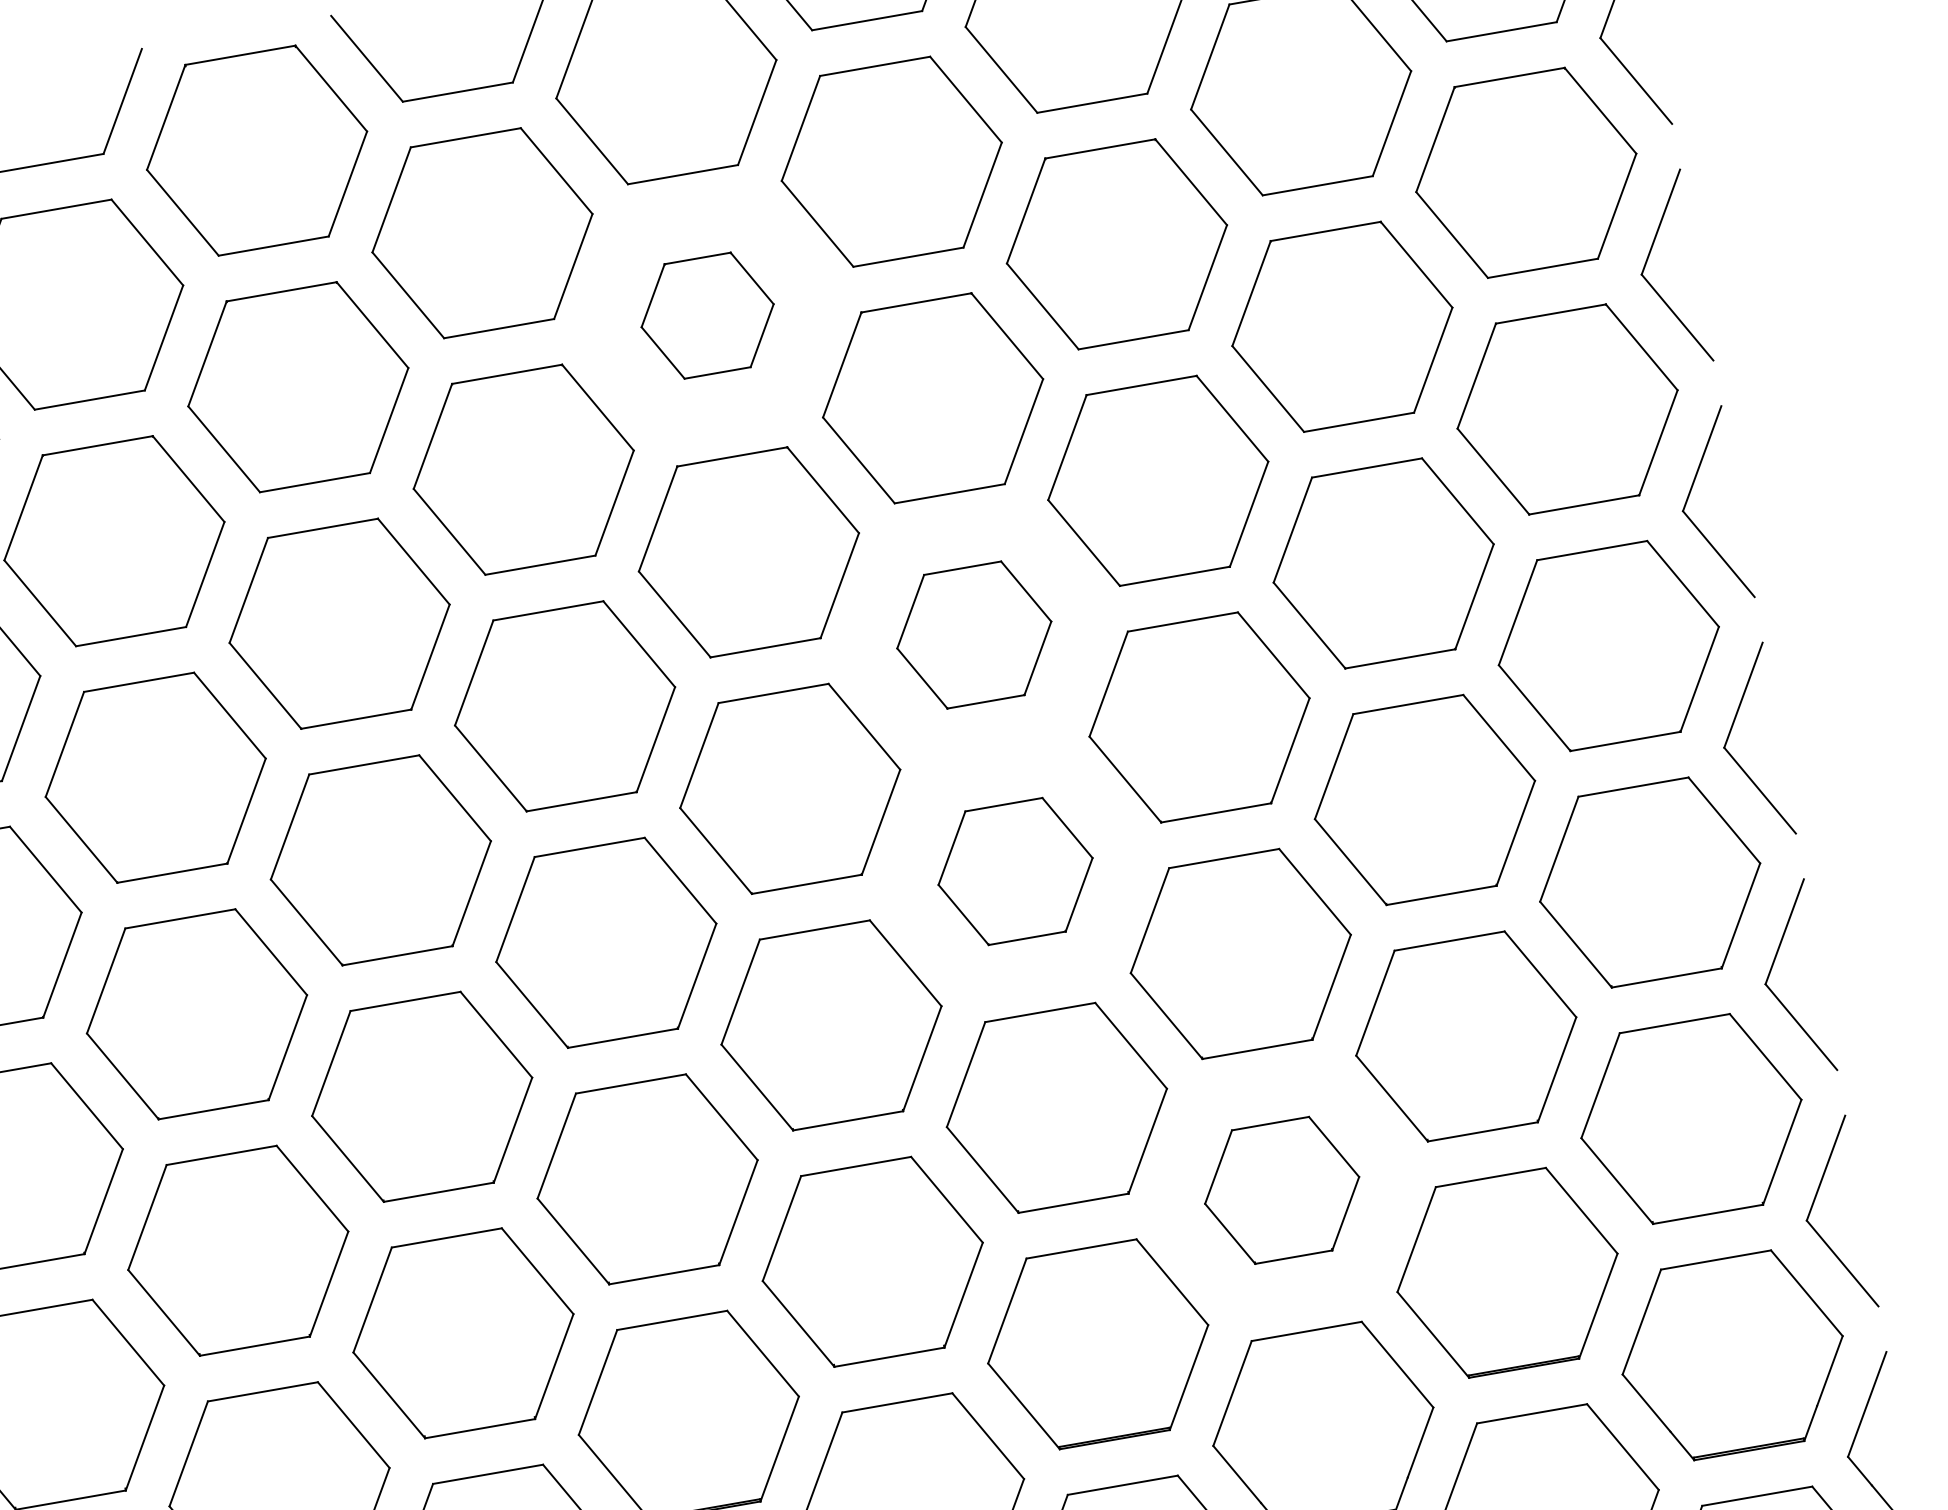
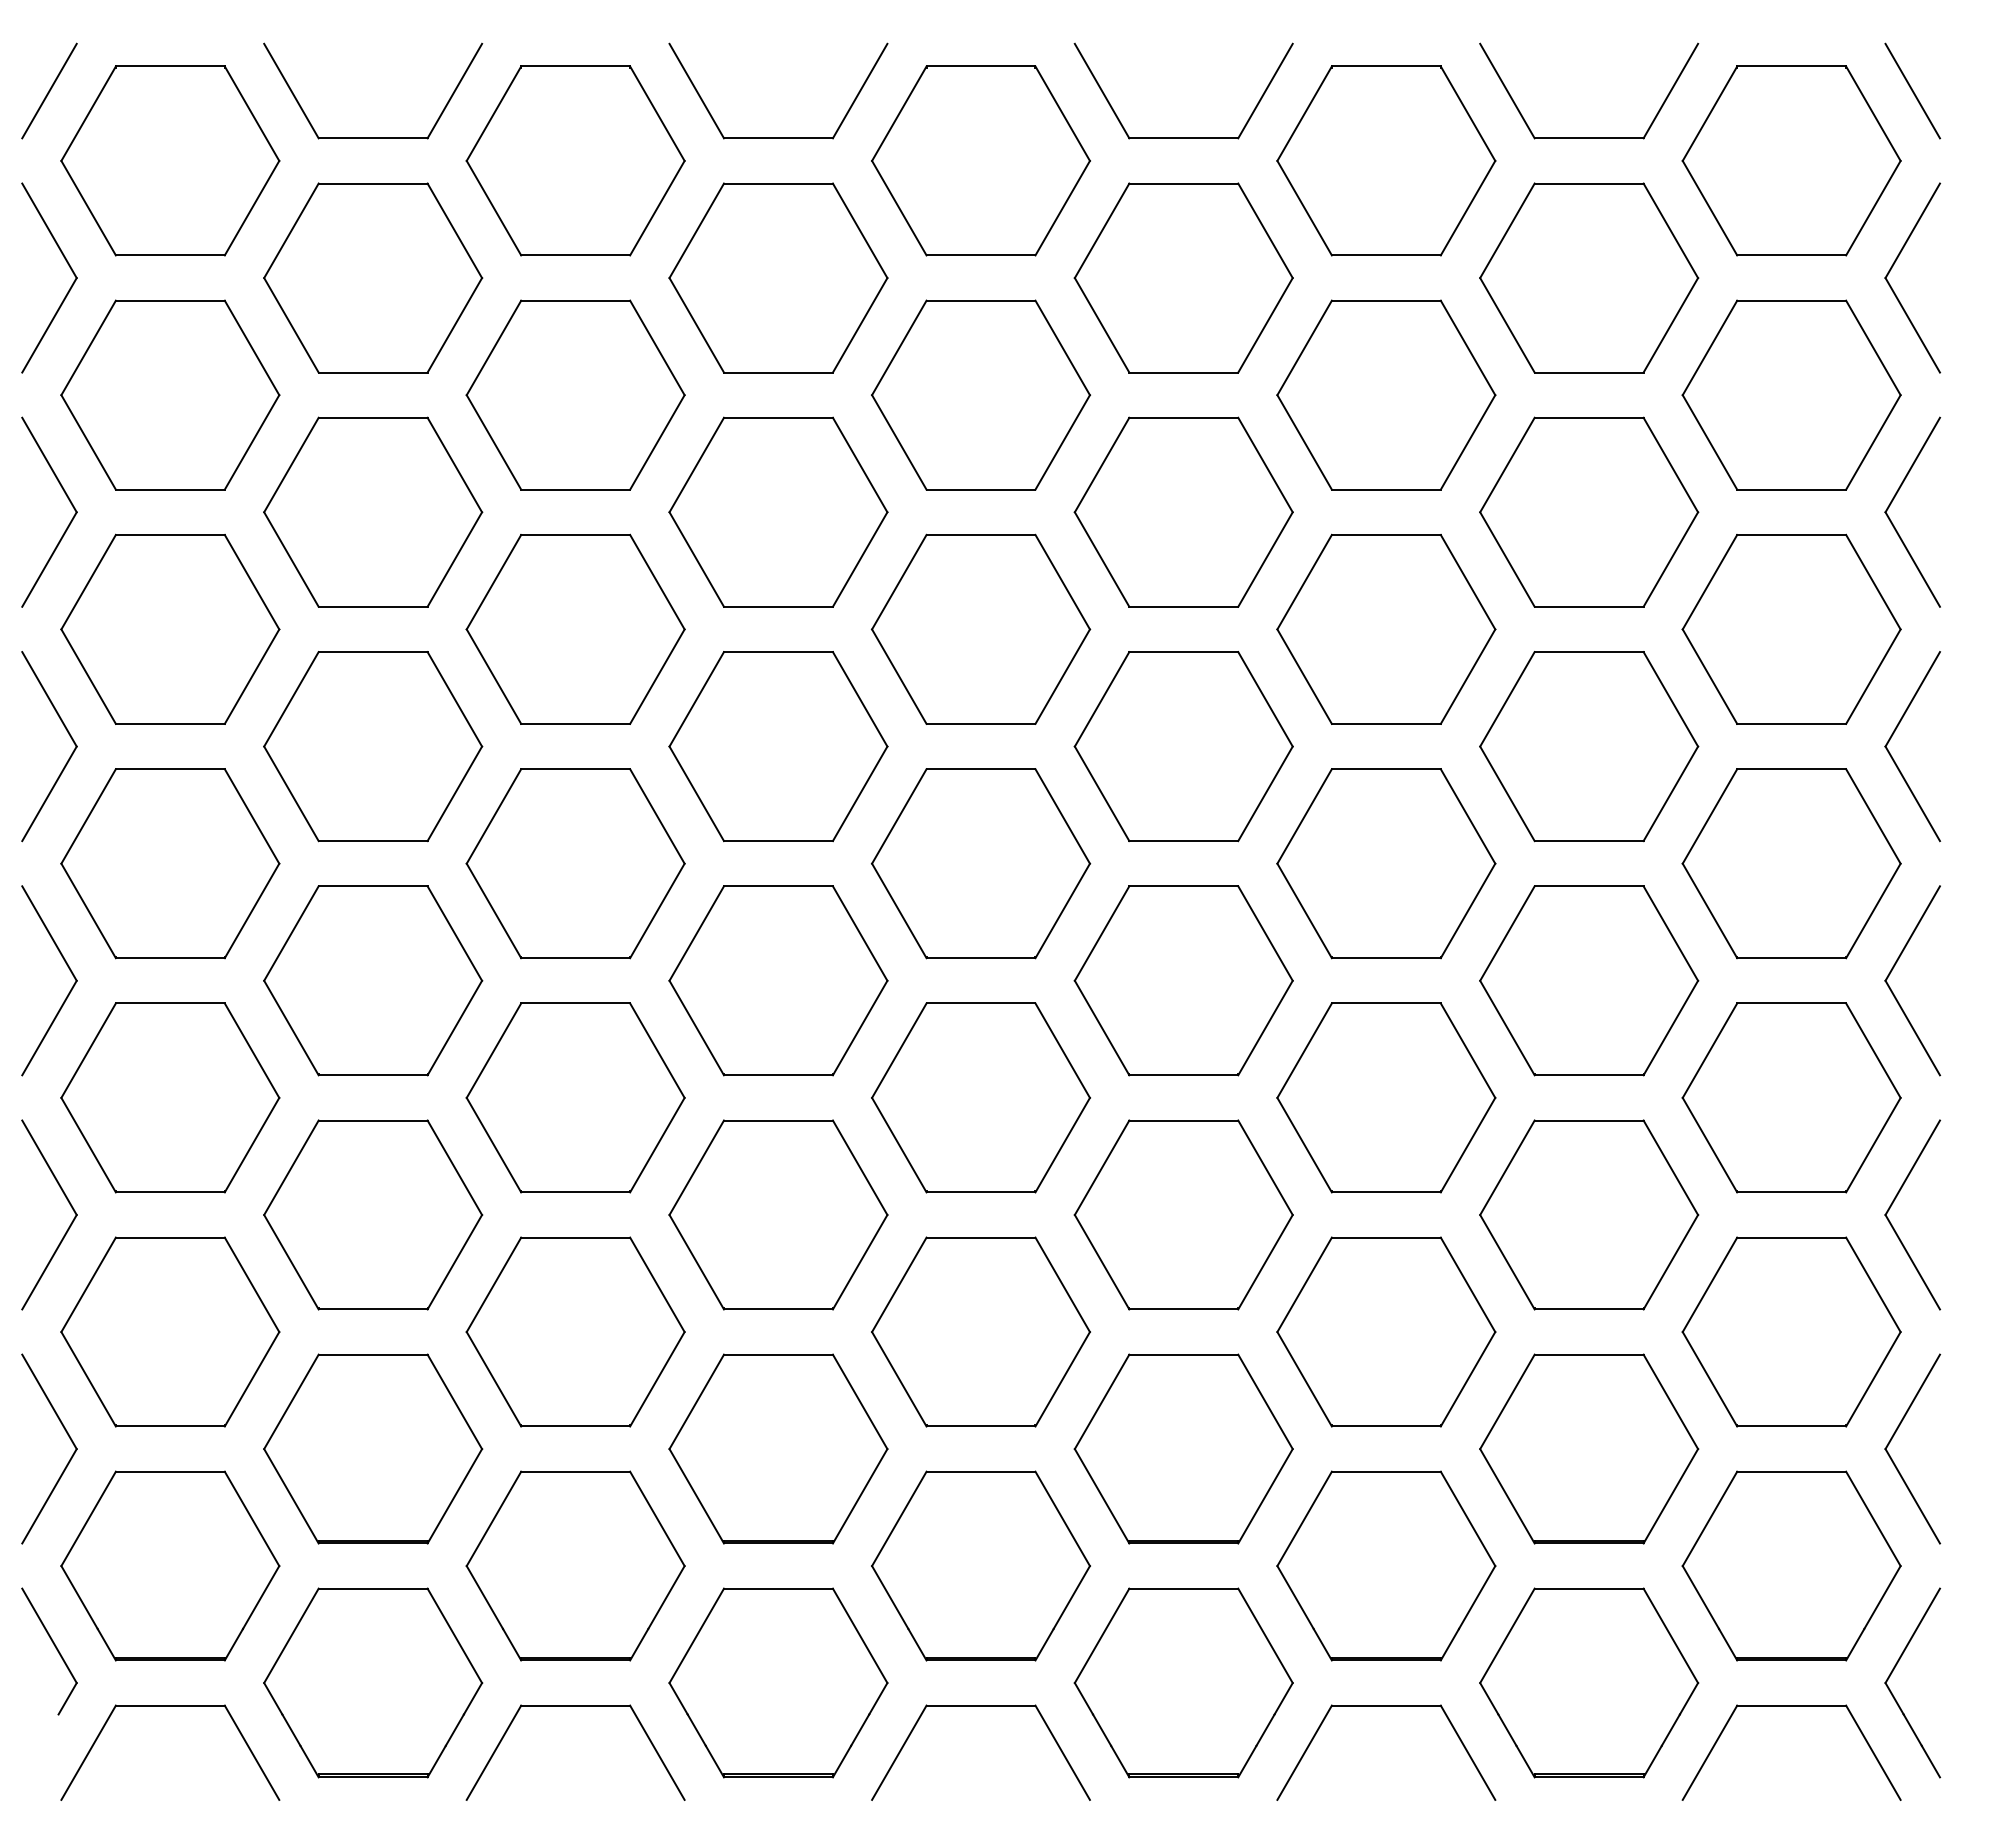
part: (707, 315) -> (980, 394), size x1.67
part: (974, 634) -> (1183, 746), size x1.43
part: (1015, 871) -> (1183, 980), size x1.43
part: (1282, 1189) -> (1386, 1331), size x1.43

